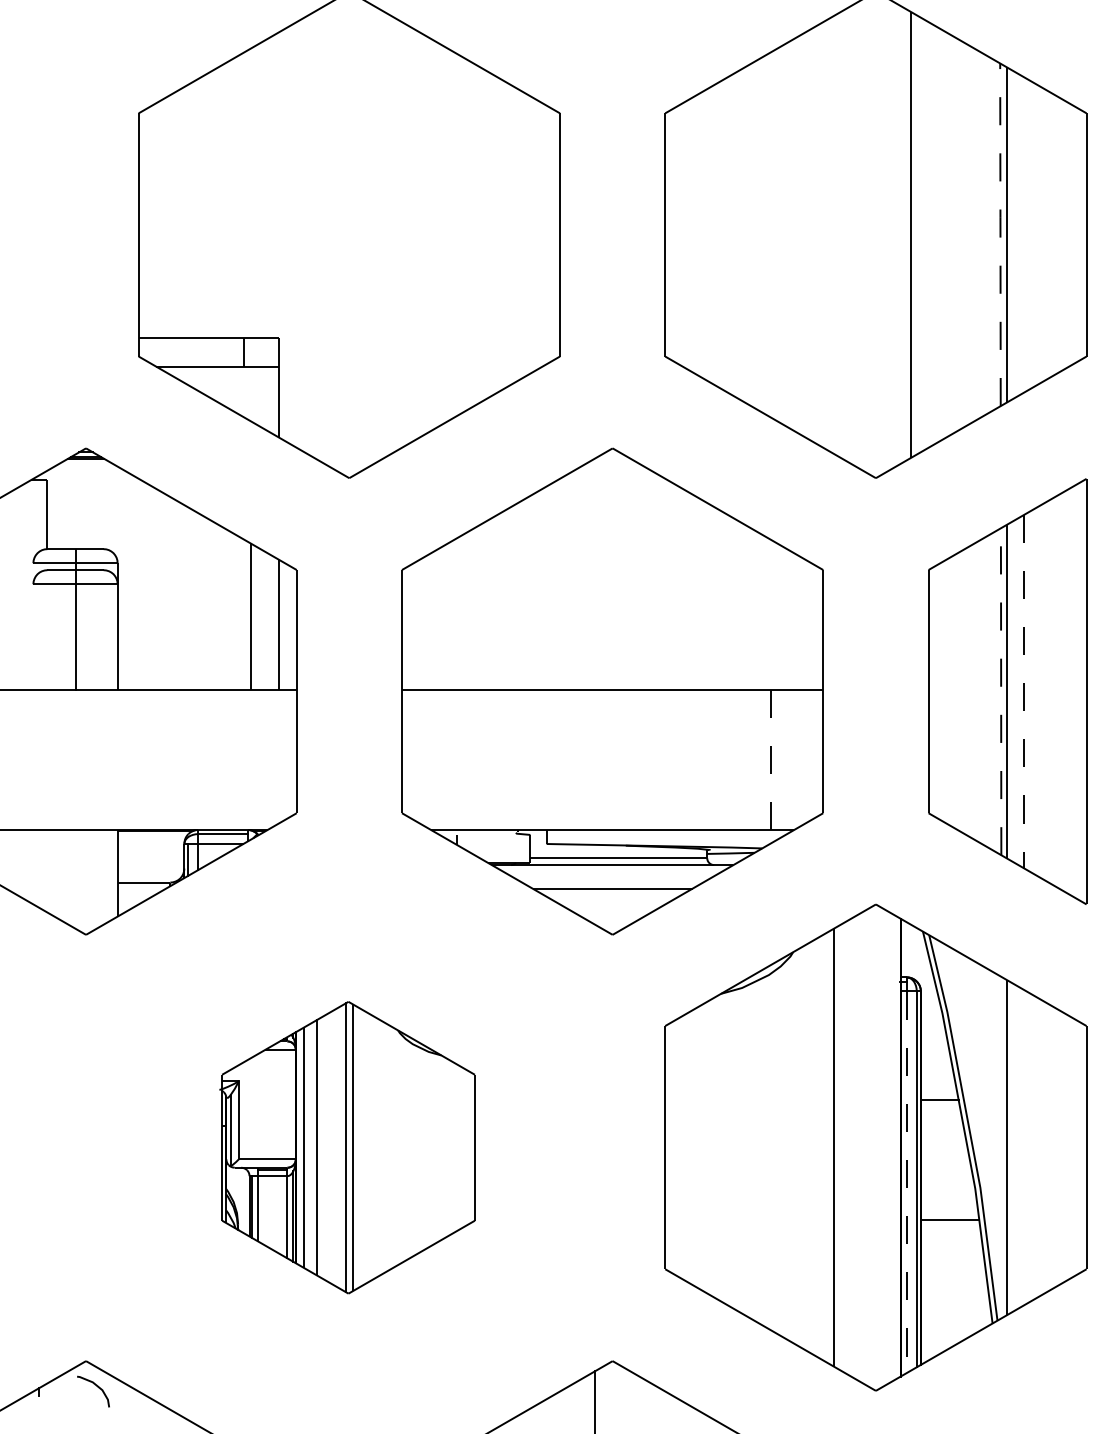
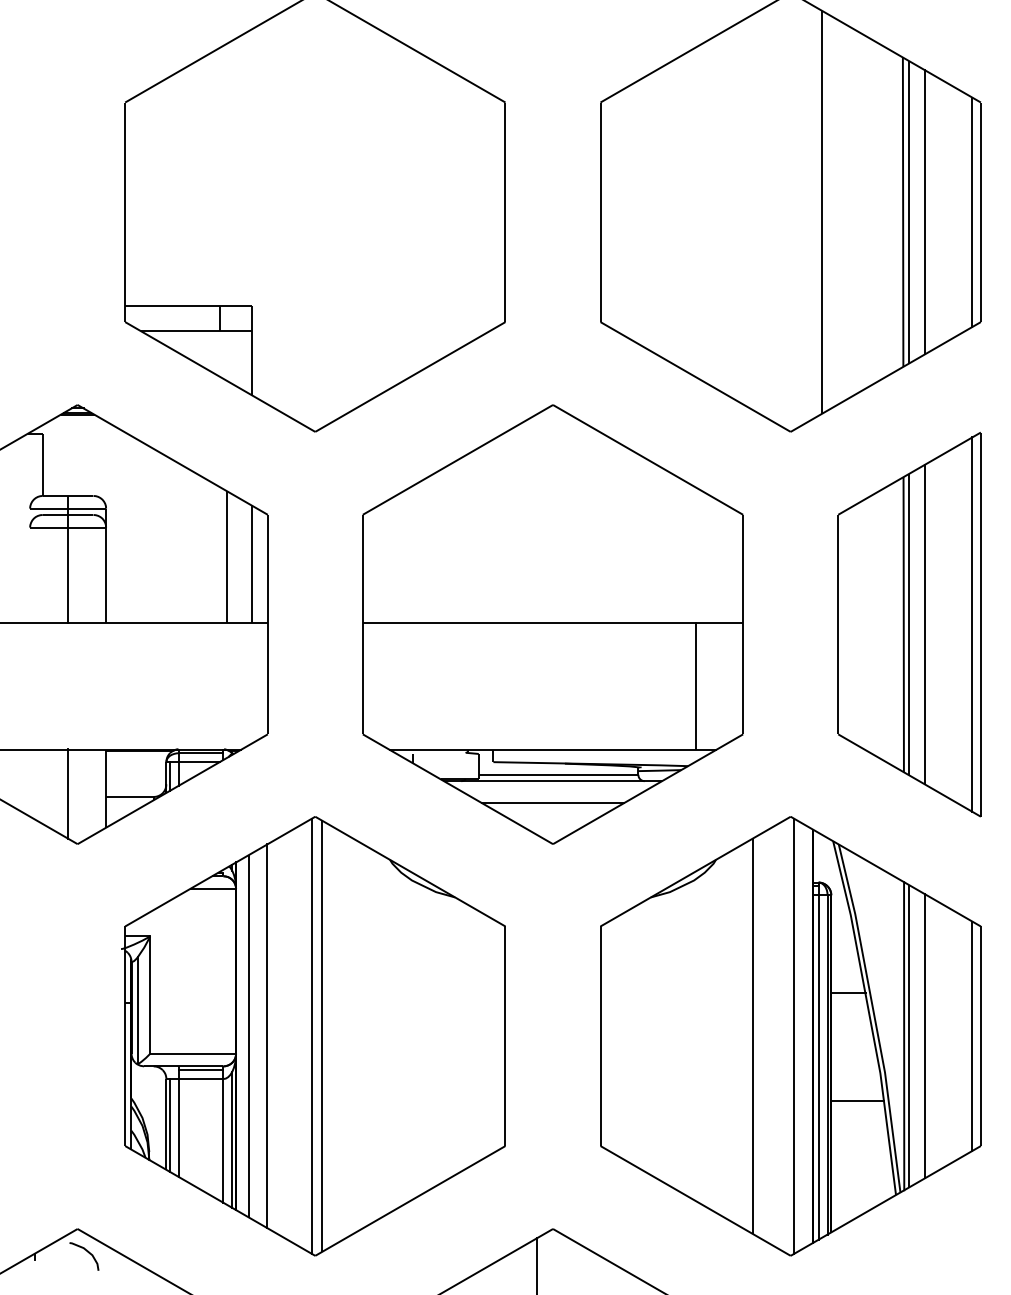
line: (1000, 232) -> (903, 210), dashed -> solid
line: (1077, 234) -> (972, 211), added
line: (1024, 235) -> (924, 212), added
line: (1000, 690) -> (903, 623), dashed -> solid
line: (1024, 691) -> (924, 624), dashed -> solid
line: (1077, 691) -> (972, 624), added
line: (770, 760) -> (695, 686), dashed -> solid
line: (75, 878) -> (68, 793), added
line: (880, 1146) -> (794, 1035), added
line: (1077, 1146) -> (972, 1035), added
part: (347, 1147) -> (313, 1036), size x1.67
line: (1001, 1147) -> (904, 1036), added
line: (1024, 1147) -> (924, 1036), added
line: (906, 1183) -> (818, 1068), dashed -> solid

